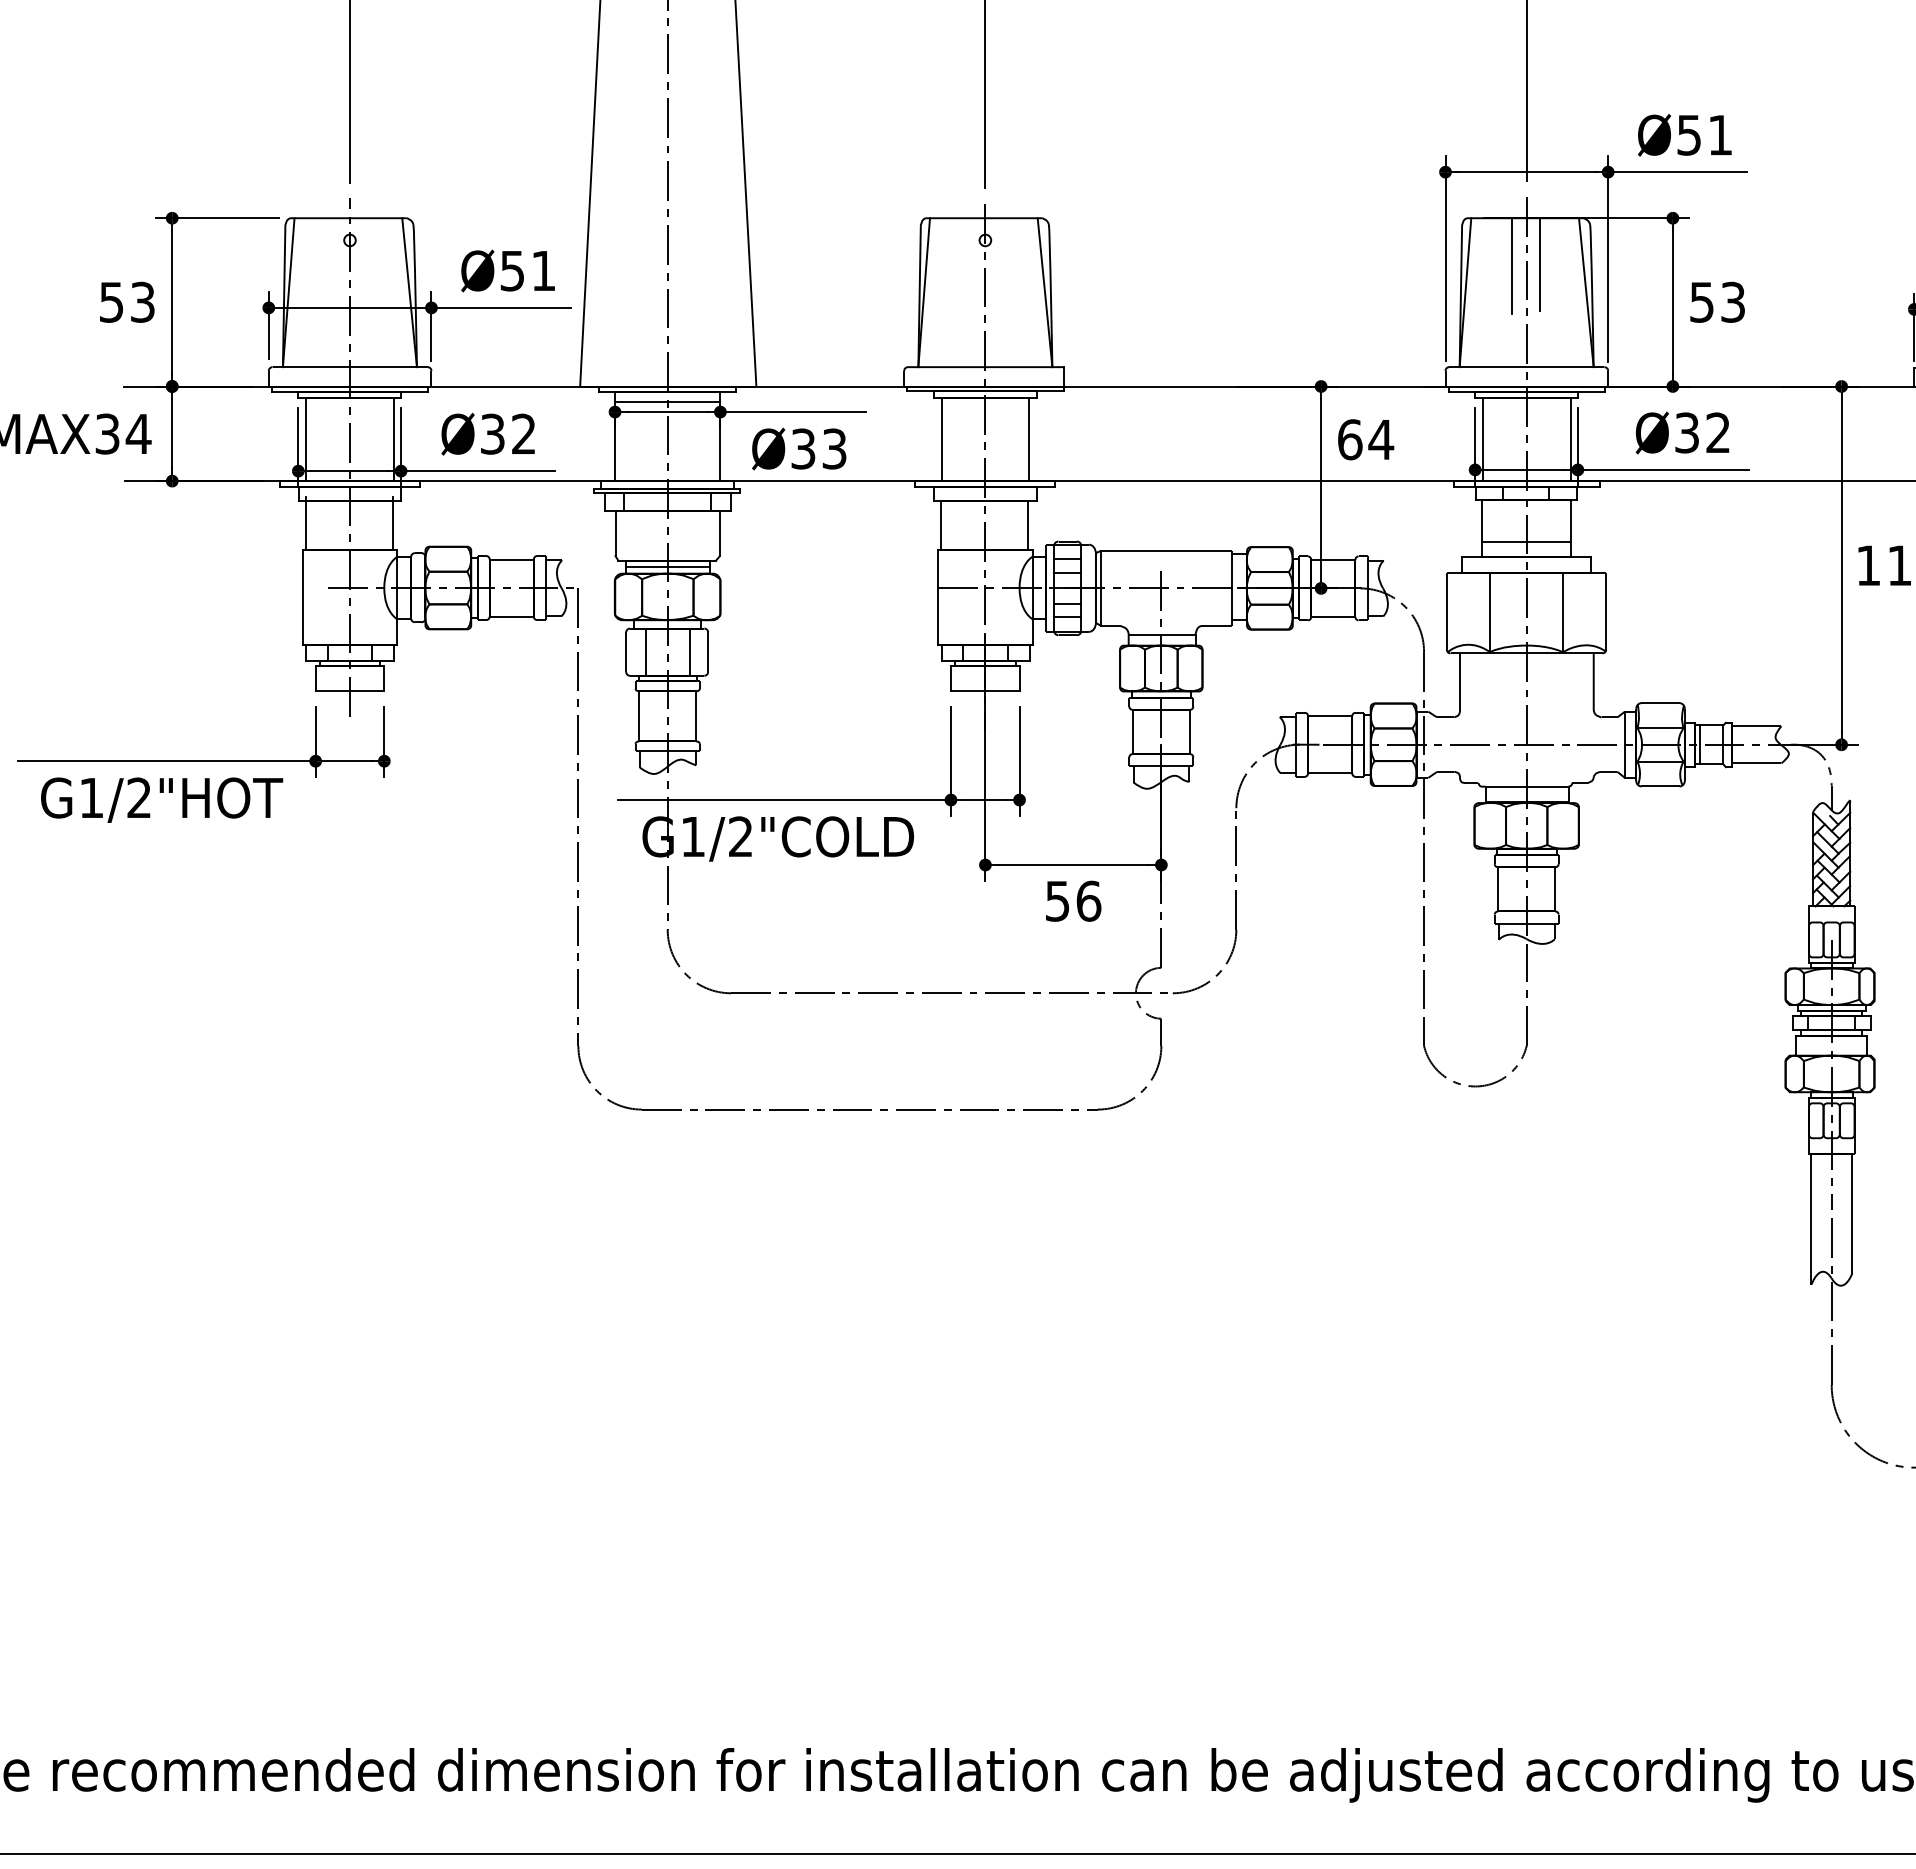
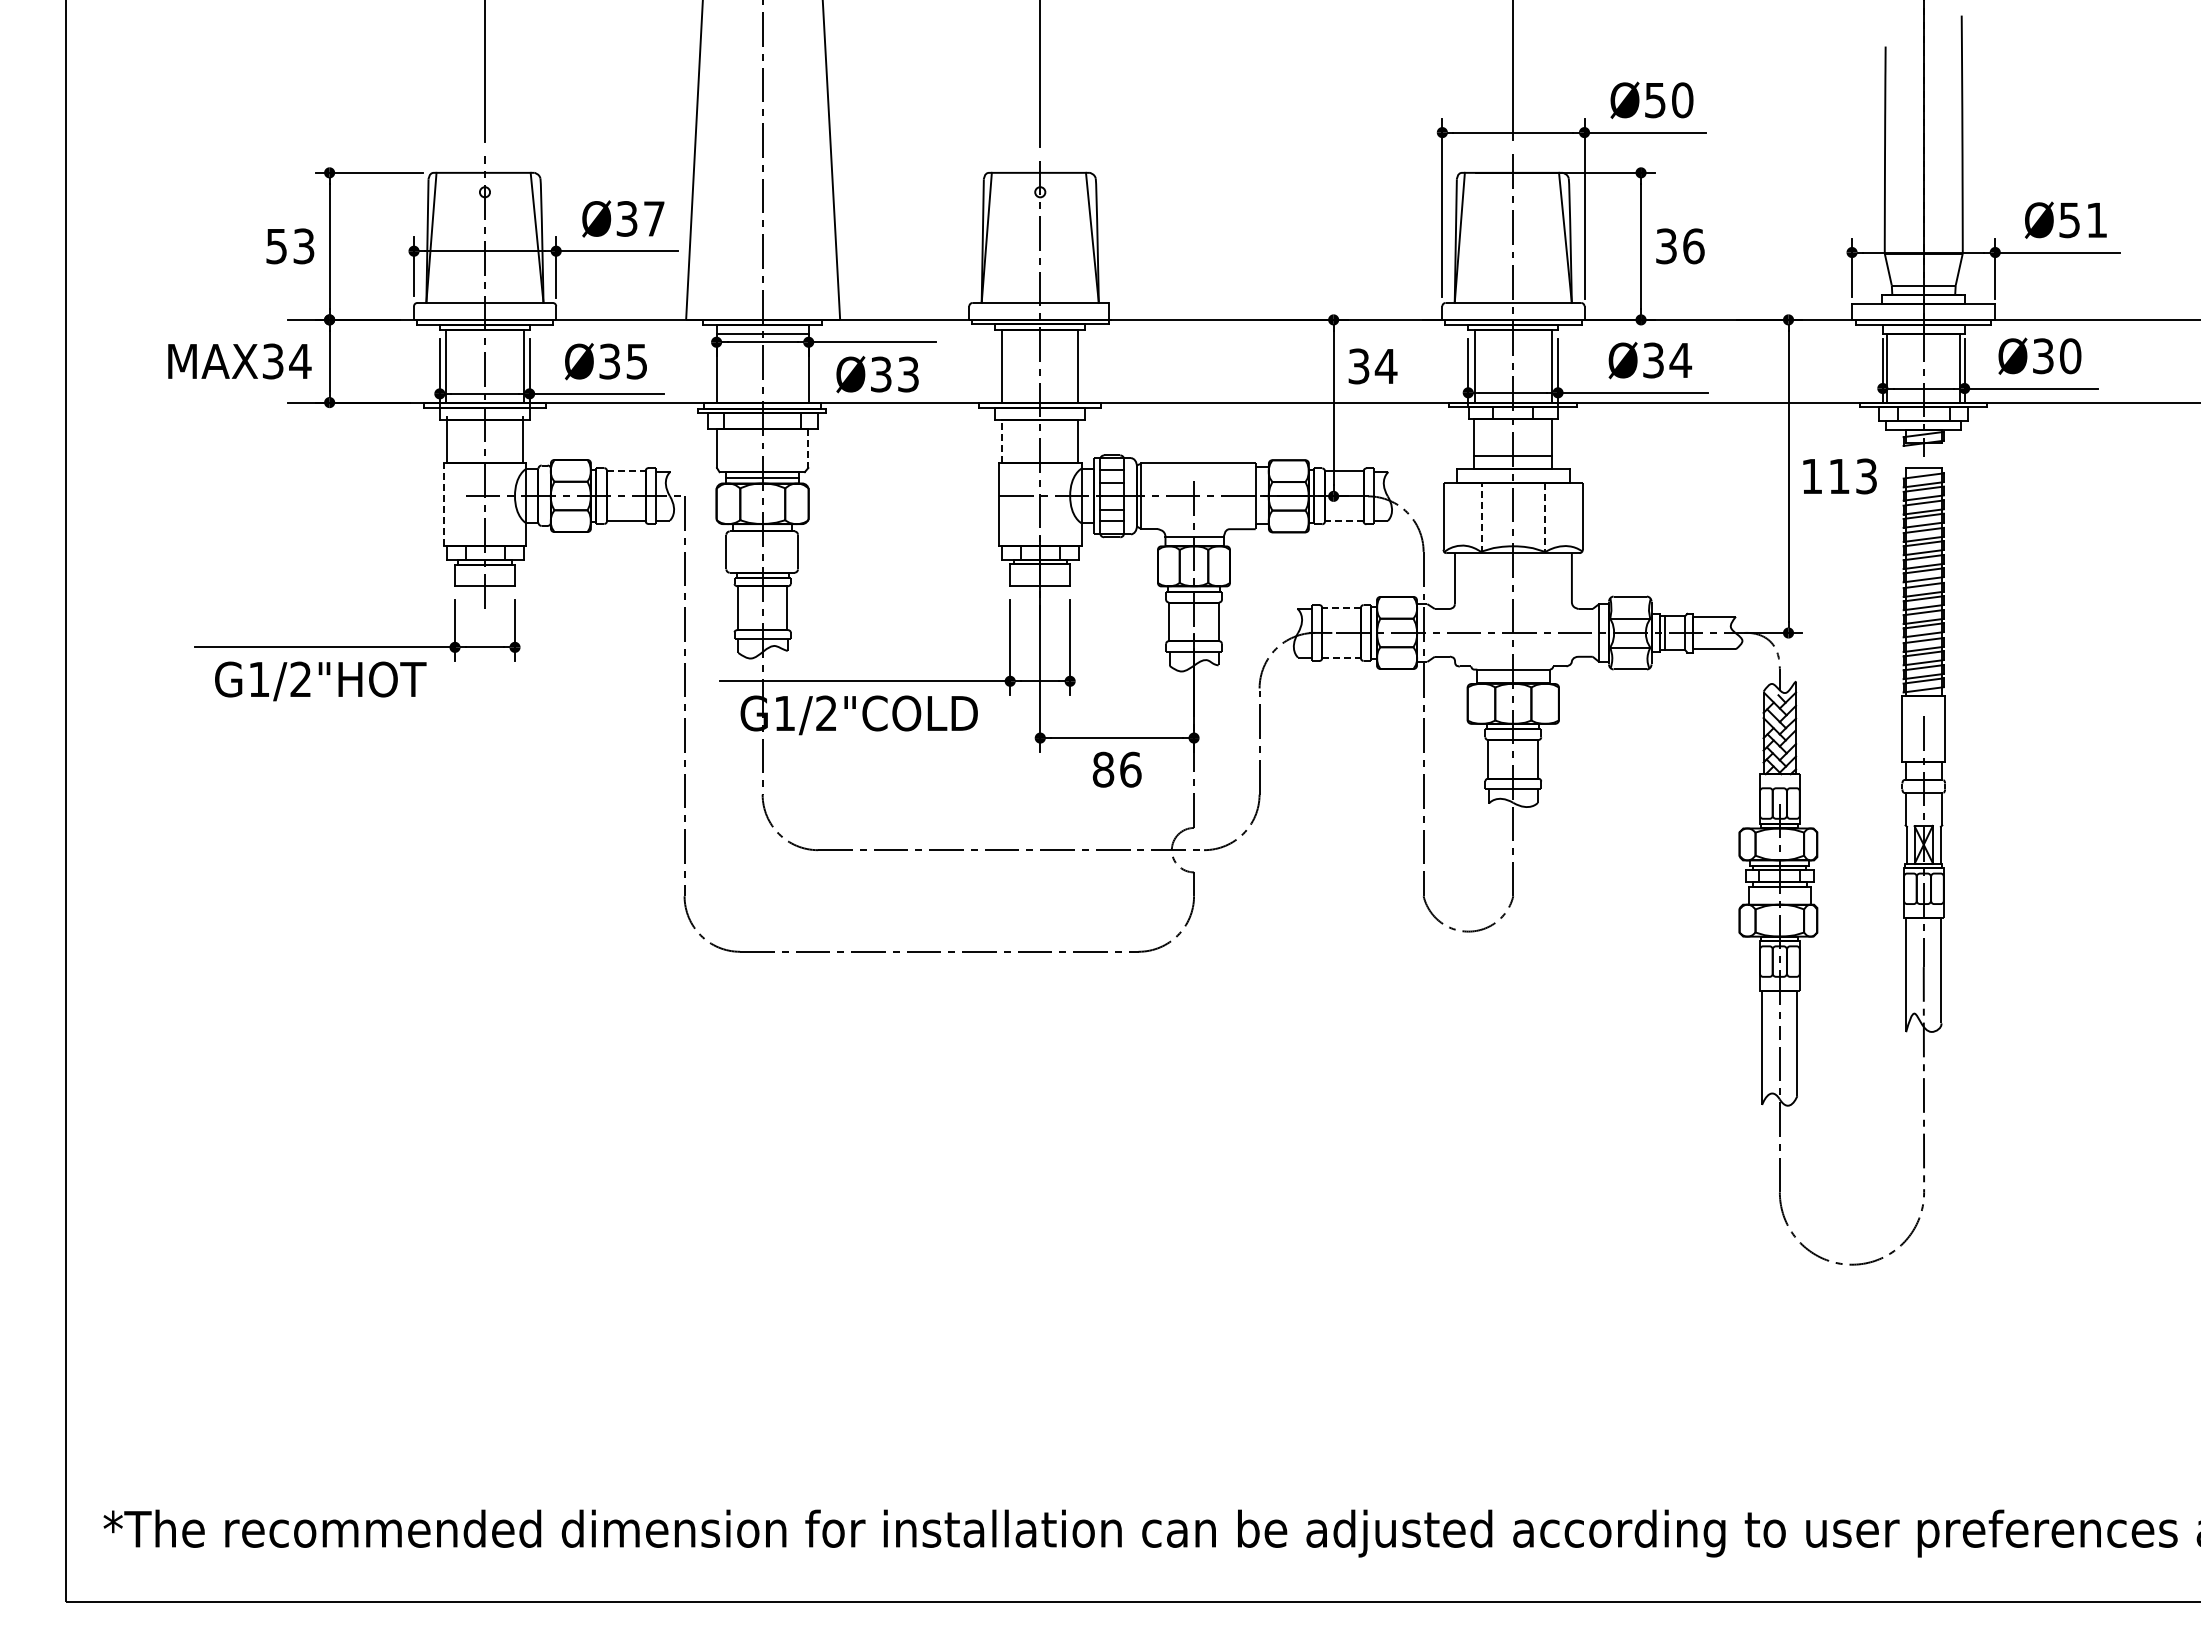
text: (1720, 135) -> (1682, 100), Ø51 -> Ø50
line: (1540, 264) -> (1525, 213), removed
line: (1512, 265) -> (1500, 214), removed
text: (527, 270) -> (640, 218), Ø51 -> Ø37
text: (1718, 302) -> (1680, 246), 53 -> 36
text: (1718, 431) -> (1680, 359), Ø32 -> Ø34
text: (523, 434) -> (636, 361), Ø32 -> Ø35
text: (1349, 439) -> (1358, 366), 64 -> 34
line: (941, 524) -> (1001, 440), solid -> dashed
line: (720, 533) -> (808, 448), solid -> dashed
line: (511, 559) -> (626, 471), solid -> dashed
line: (302, 596) -> (443, 503), solid -> dashed
line: (1490, 612) -> (1481, 517), solid -> dashed
line: (1563, 613) -> (1545, 518), solid -> dashed
line: (1332, 617) -> (1343, 521), solid -> dashed
line: (645, 651) -> (743, 551), removed
line: (690, 651) -> (782, 551), removed
line: (1330, 716) -> (1341, 608), solid -> dashed
line: (1331, 772) -> (1342, 657), solid -> dashed
text: (1057, 900) -> (1103, 769), 56 -> 86

